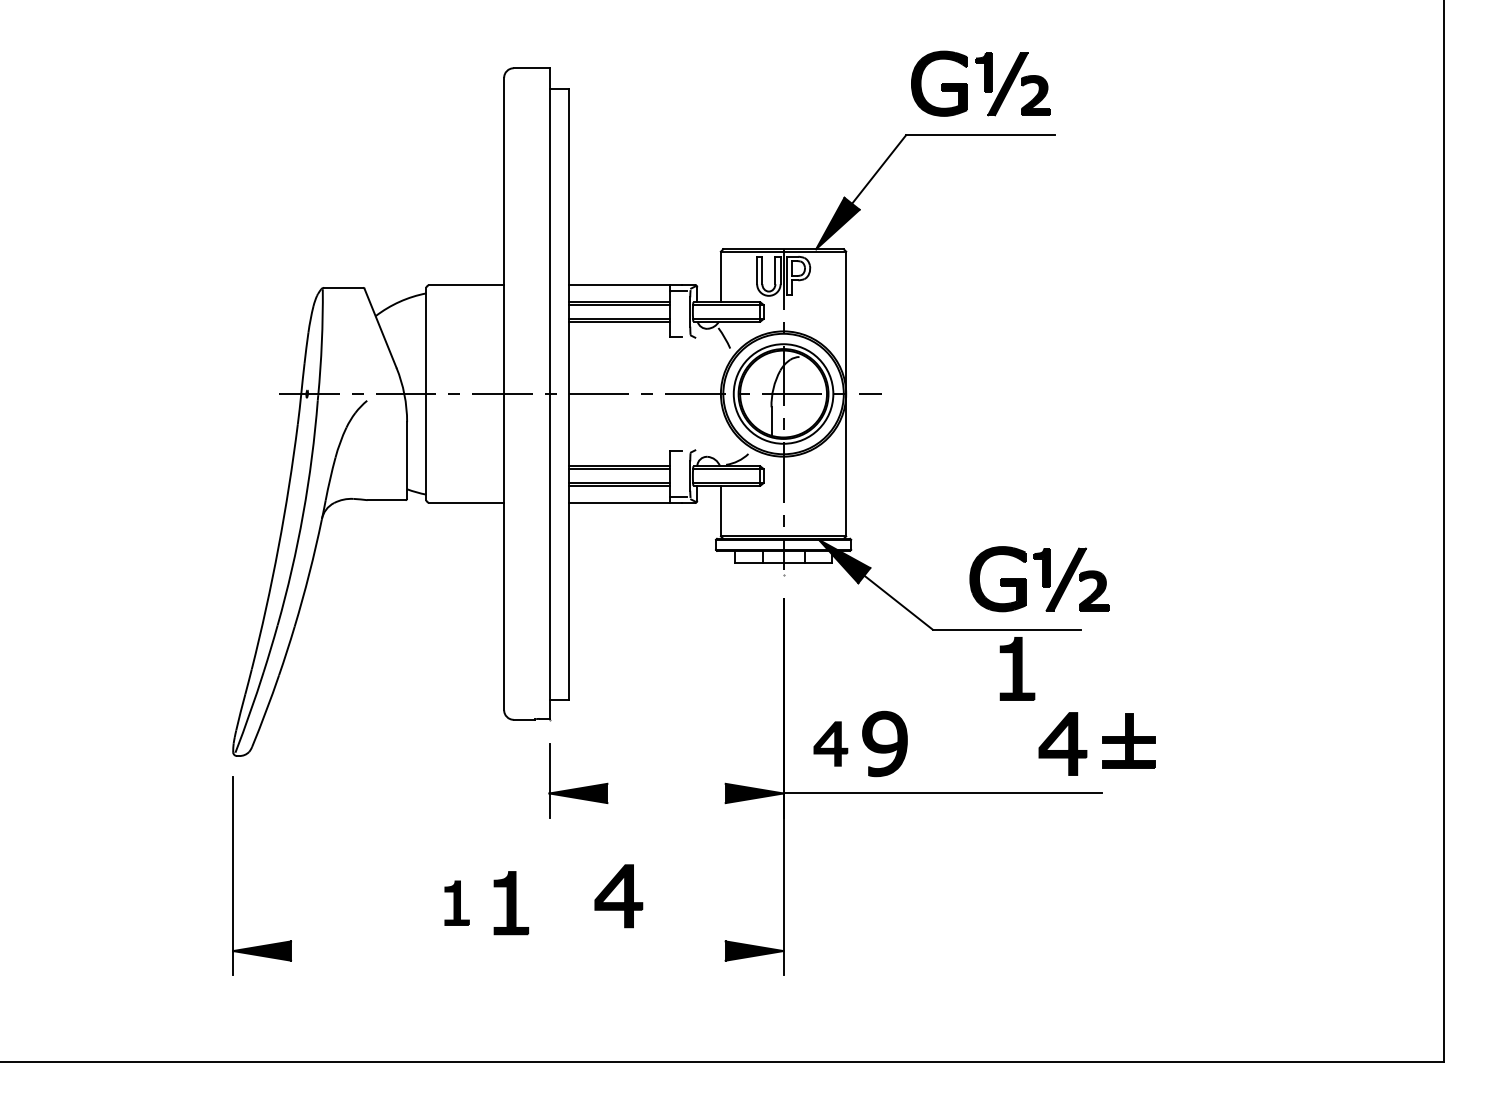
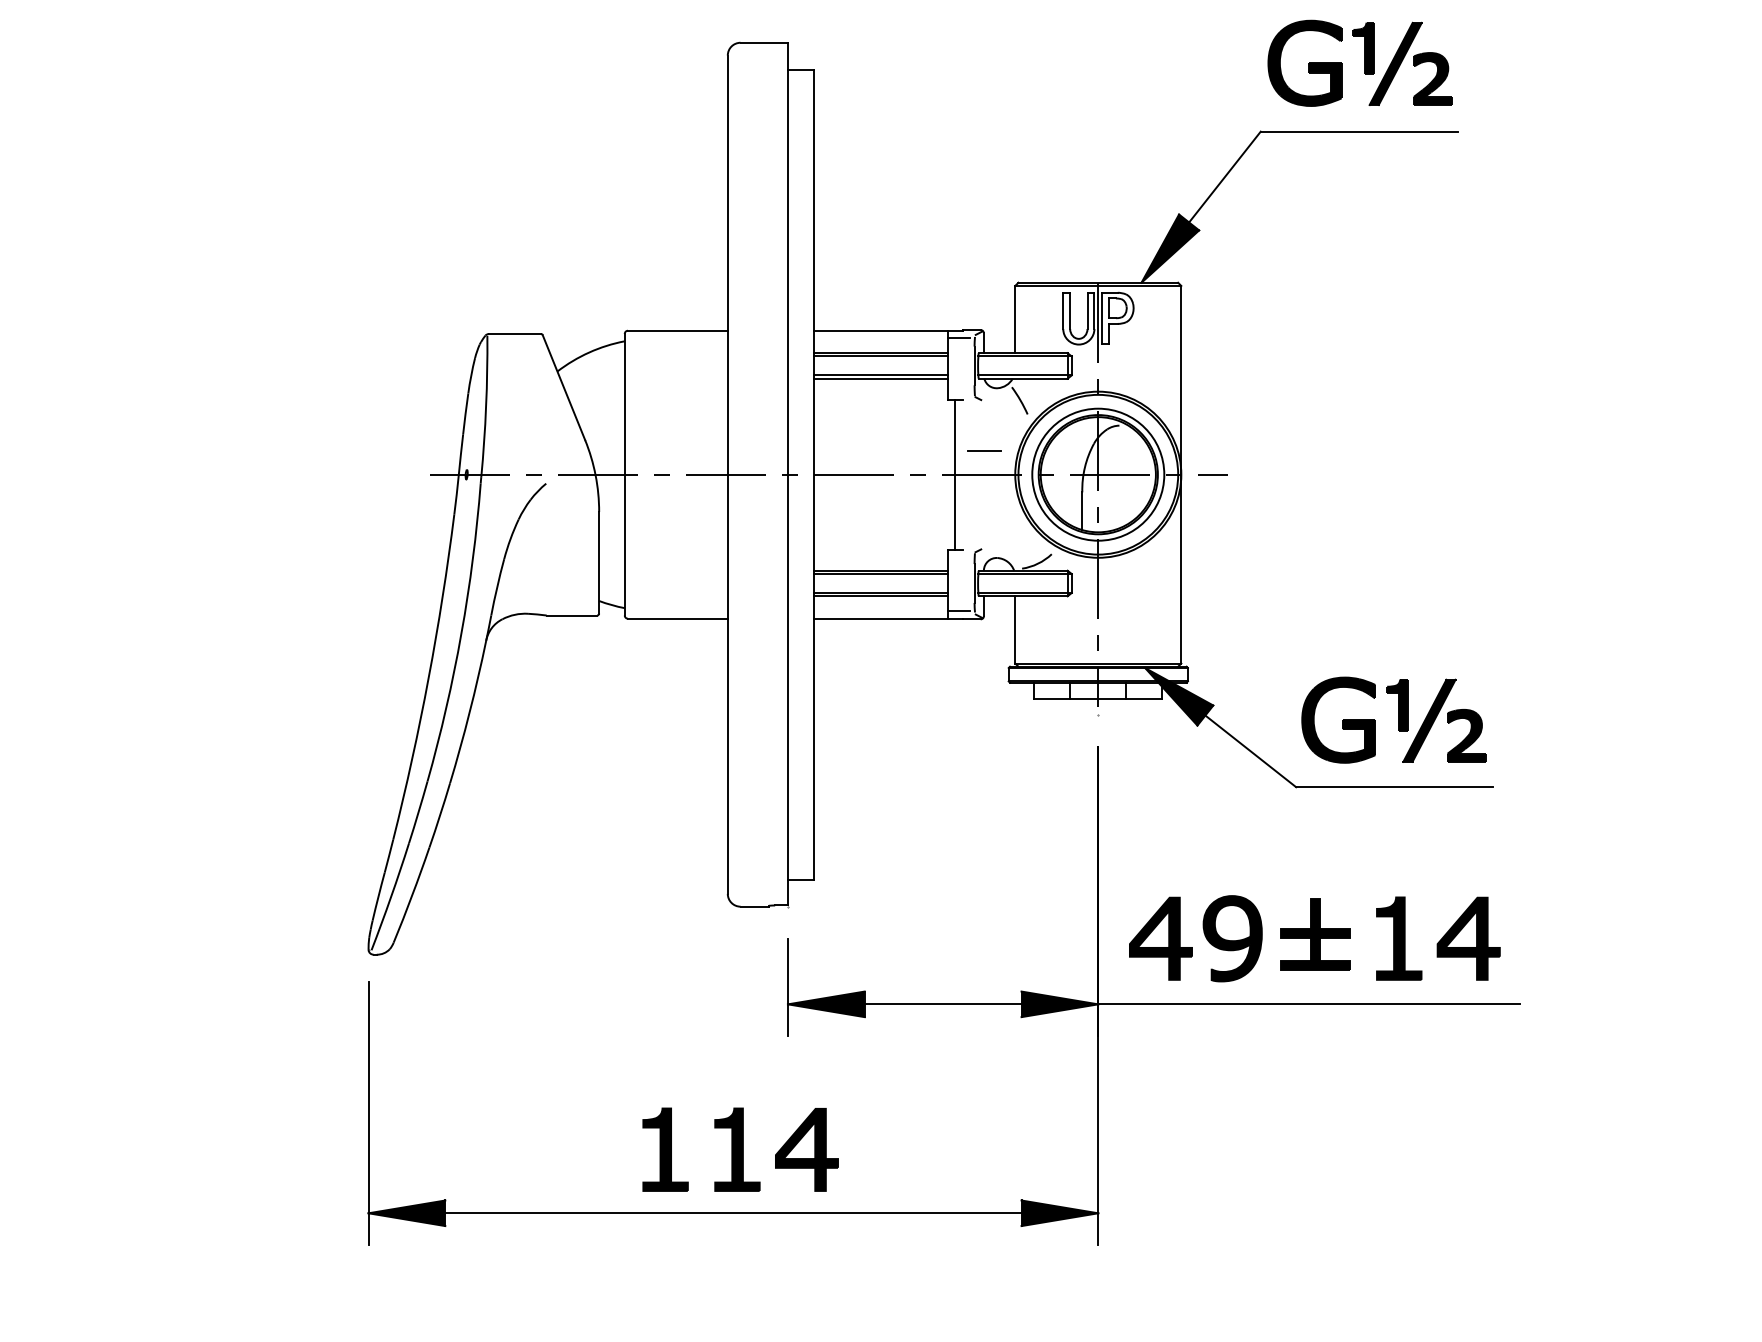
line: (697, 376) -> (984, 451), added
line: (675, 393) -> (955, 474), added
part: (1039, 579) -> (1393, 720), moved
part: (1017, 668) -> (1399, 938), moved
part: (1128, 740) -> (1314, 934), moved
part: (830, 743) -> (1160, 938), size x1.43
line: (666, 793) -> (943, 1004), added
part: (618, 896) -> (806, 1150), moved
part: (456, 903) -> (664, 1150), size x1.43
line: (508, 951) -> (733, 1213), added

